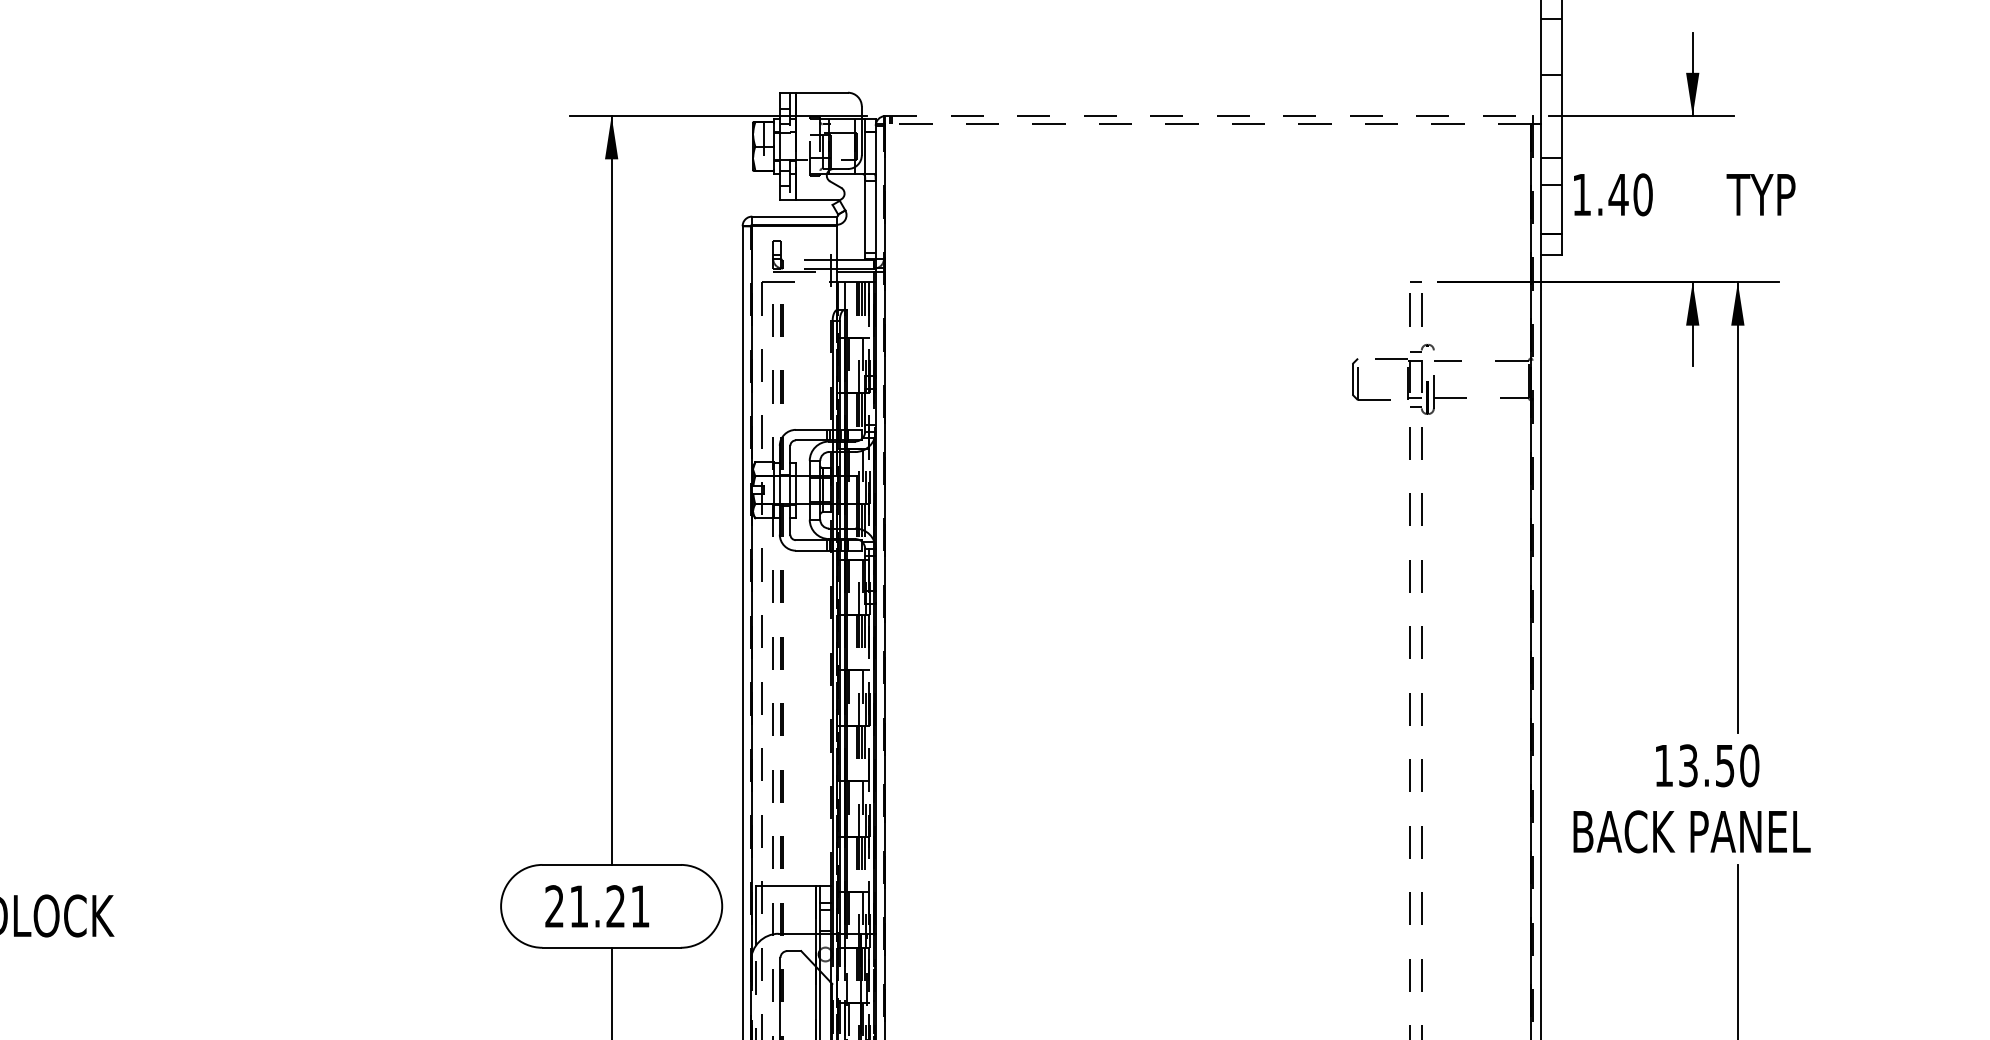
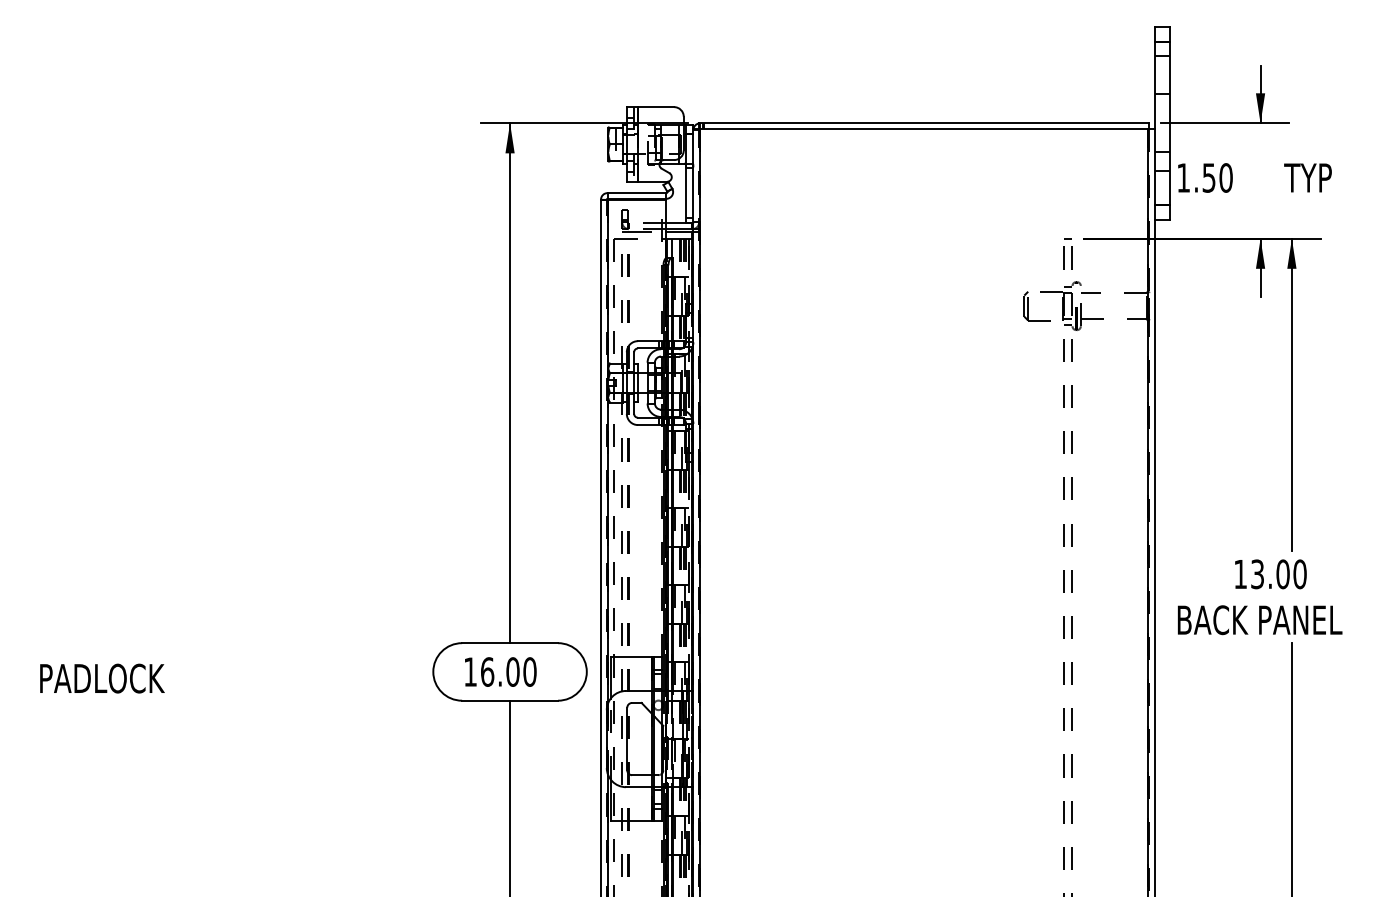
line: (1208, 116) -> (924, 123), dashed -> solid
line: (1207, 124) -> (923, 129), dashed -> solid
text: (1619, 194) -> (1209, 177), 1.40 -> 1.50
text: (1724, 765) -> (1282, 574), 13.50 -> 13.00
text: (597, 905) -> (500, 671), 21.21 -> 16.00

